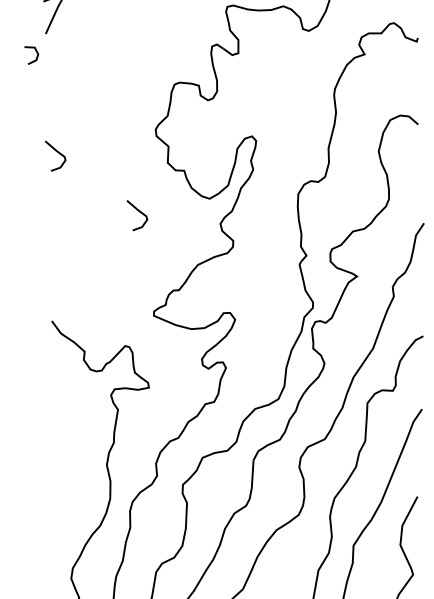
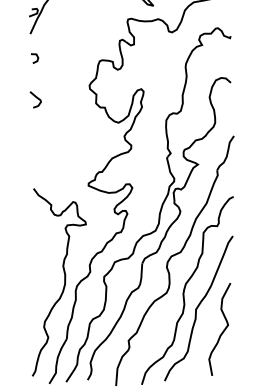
line: (36, 55) -> (37, 58), moved
curve: (138, 213) -> (80, 130), removed

